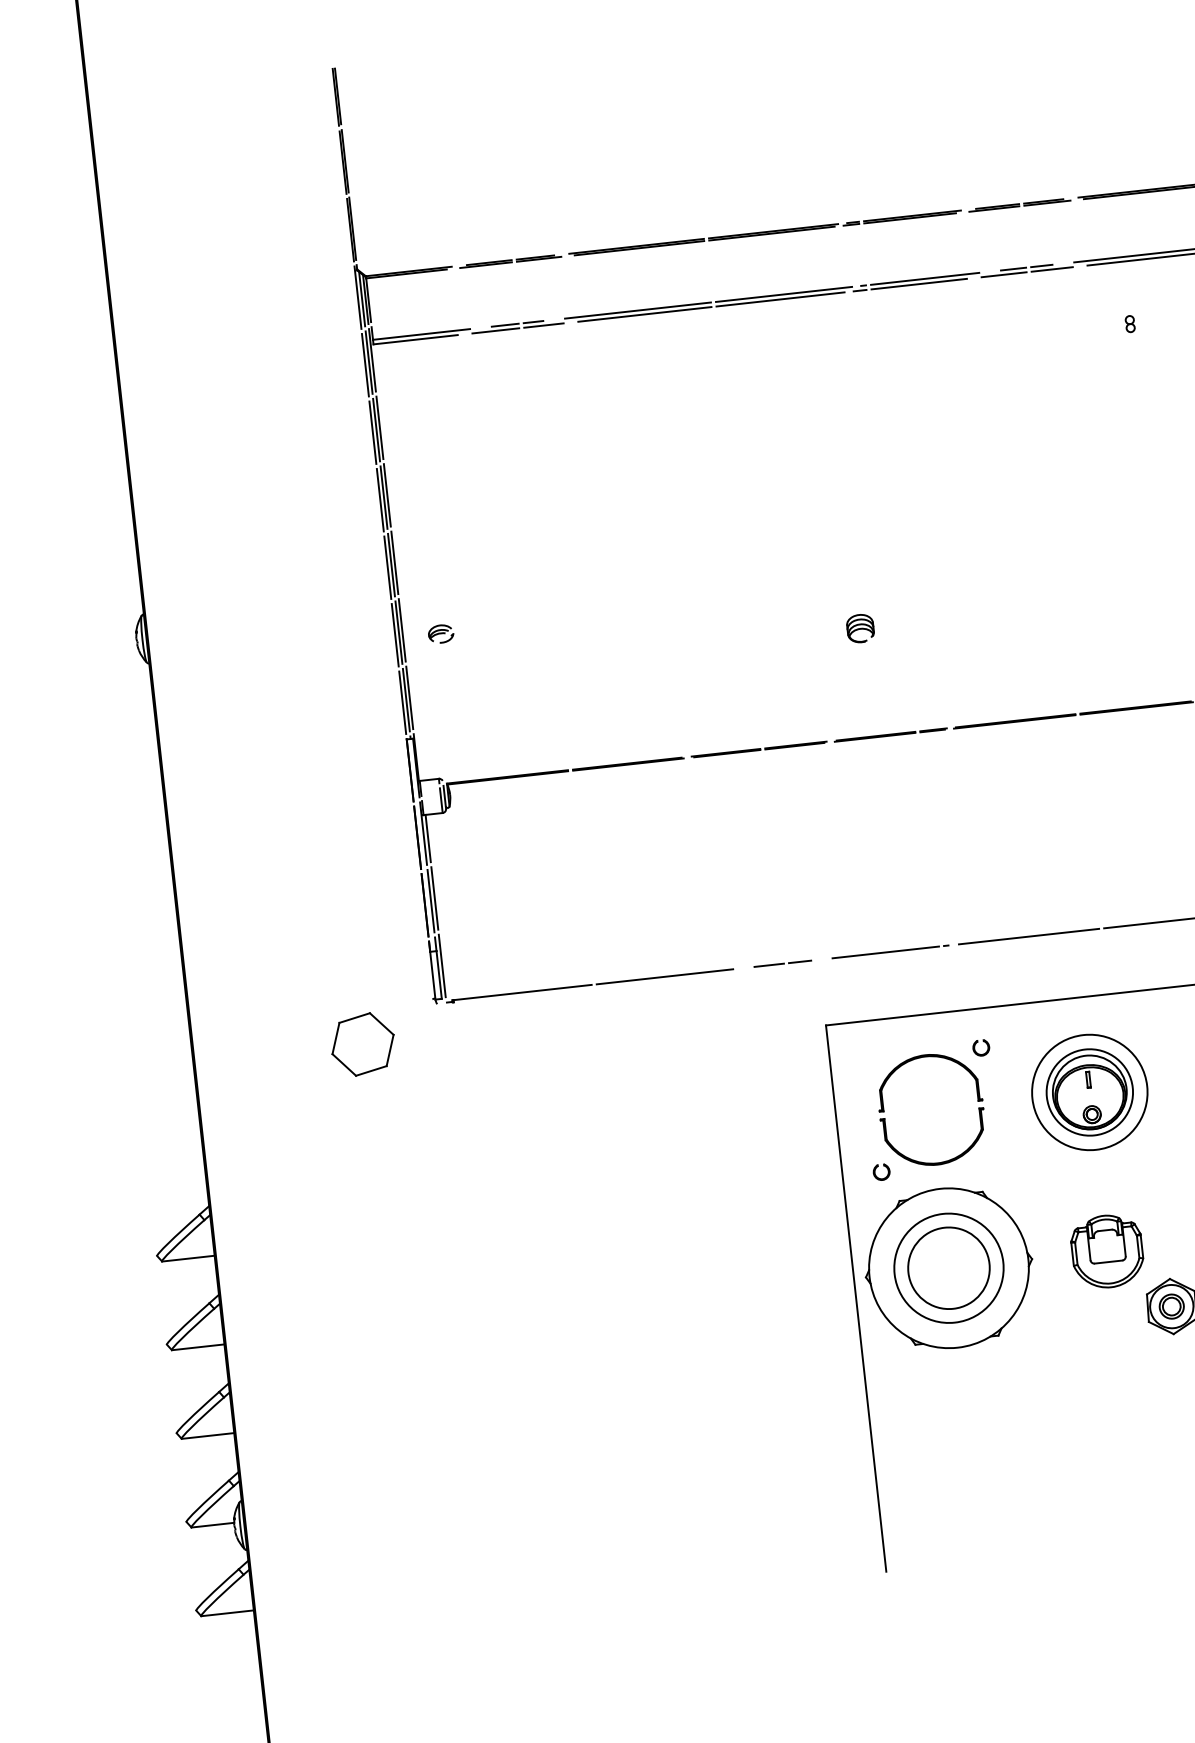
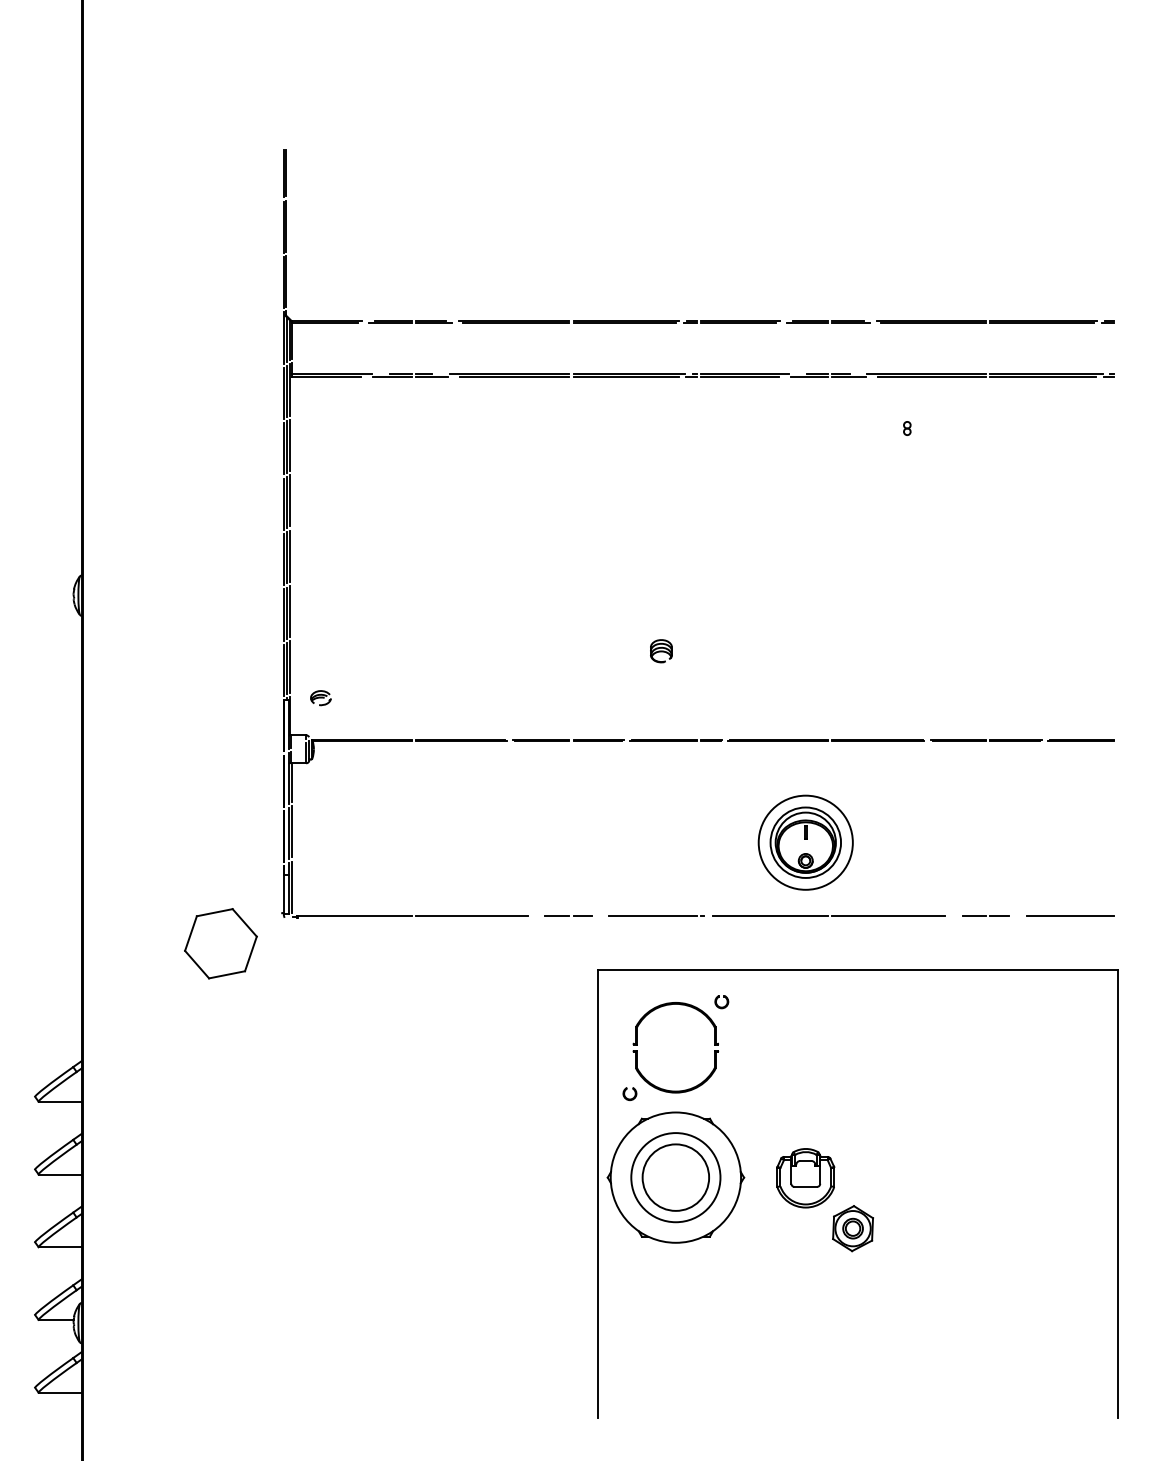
part: (440, 634) -> (320, 698), moved
part: (362, 1044) -> (220, 943), size x1.4
part: (1089, 1092) -> (805, 842), moved

